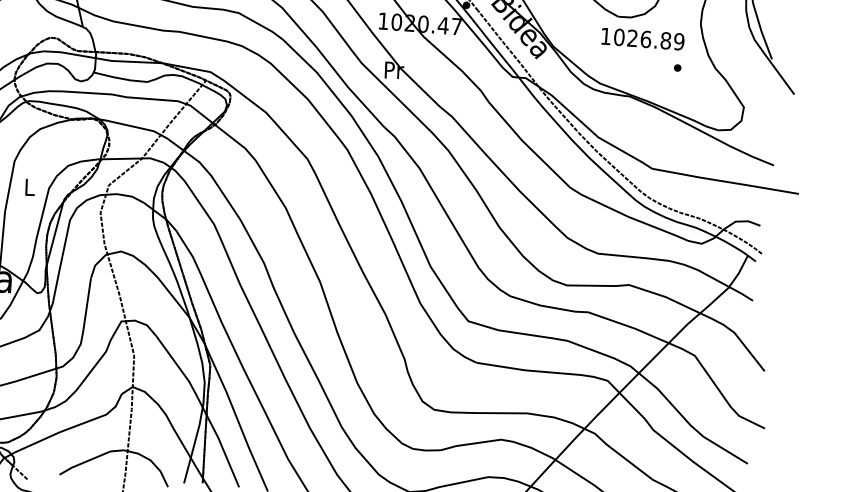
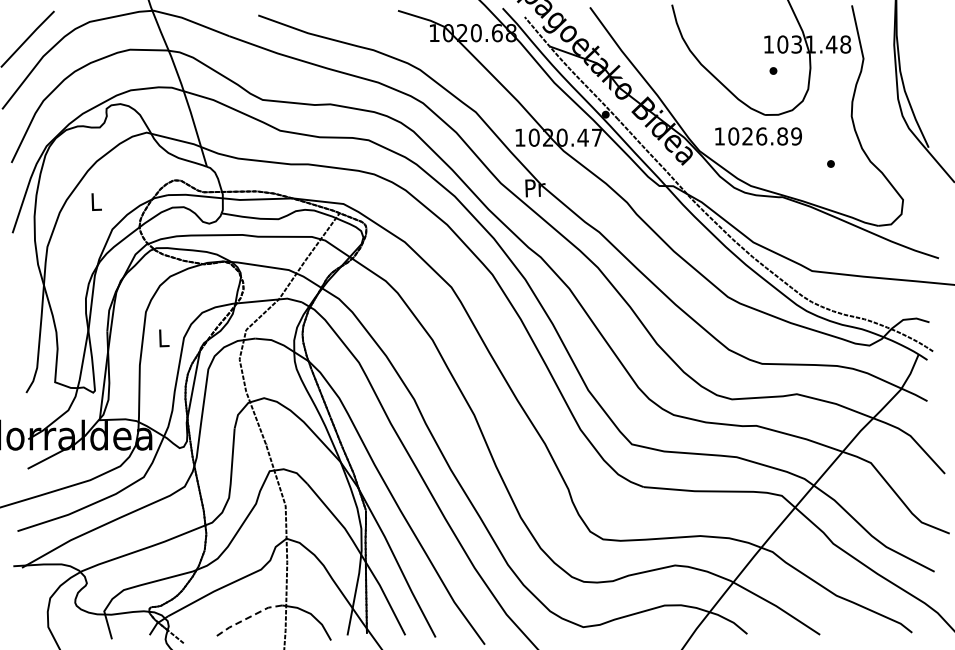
text: (642, 39) -> (758, 136), moved
line: (90, 459) -> (248, 617), solid -> dashed

